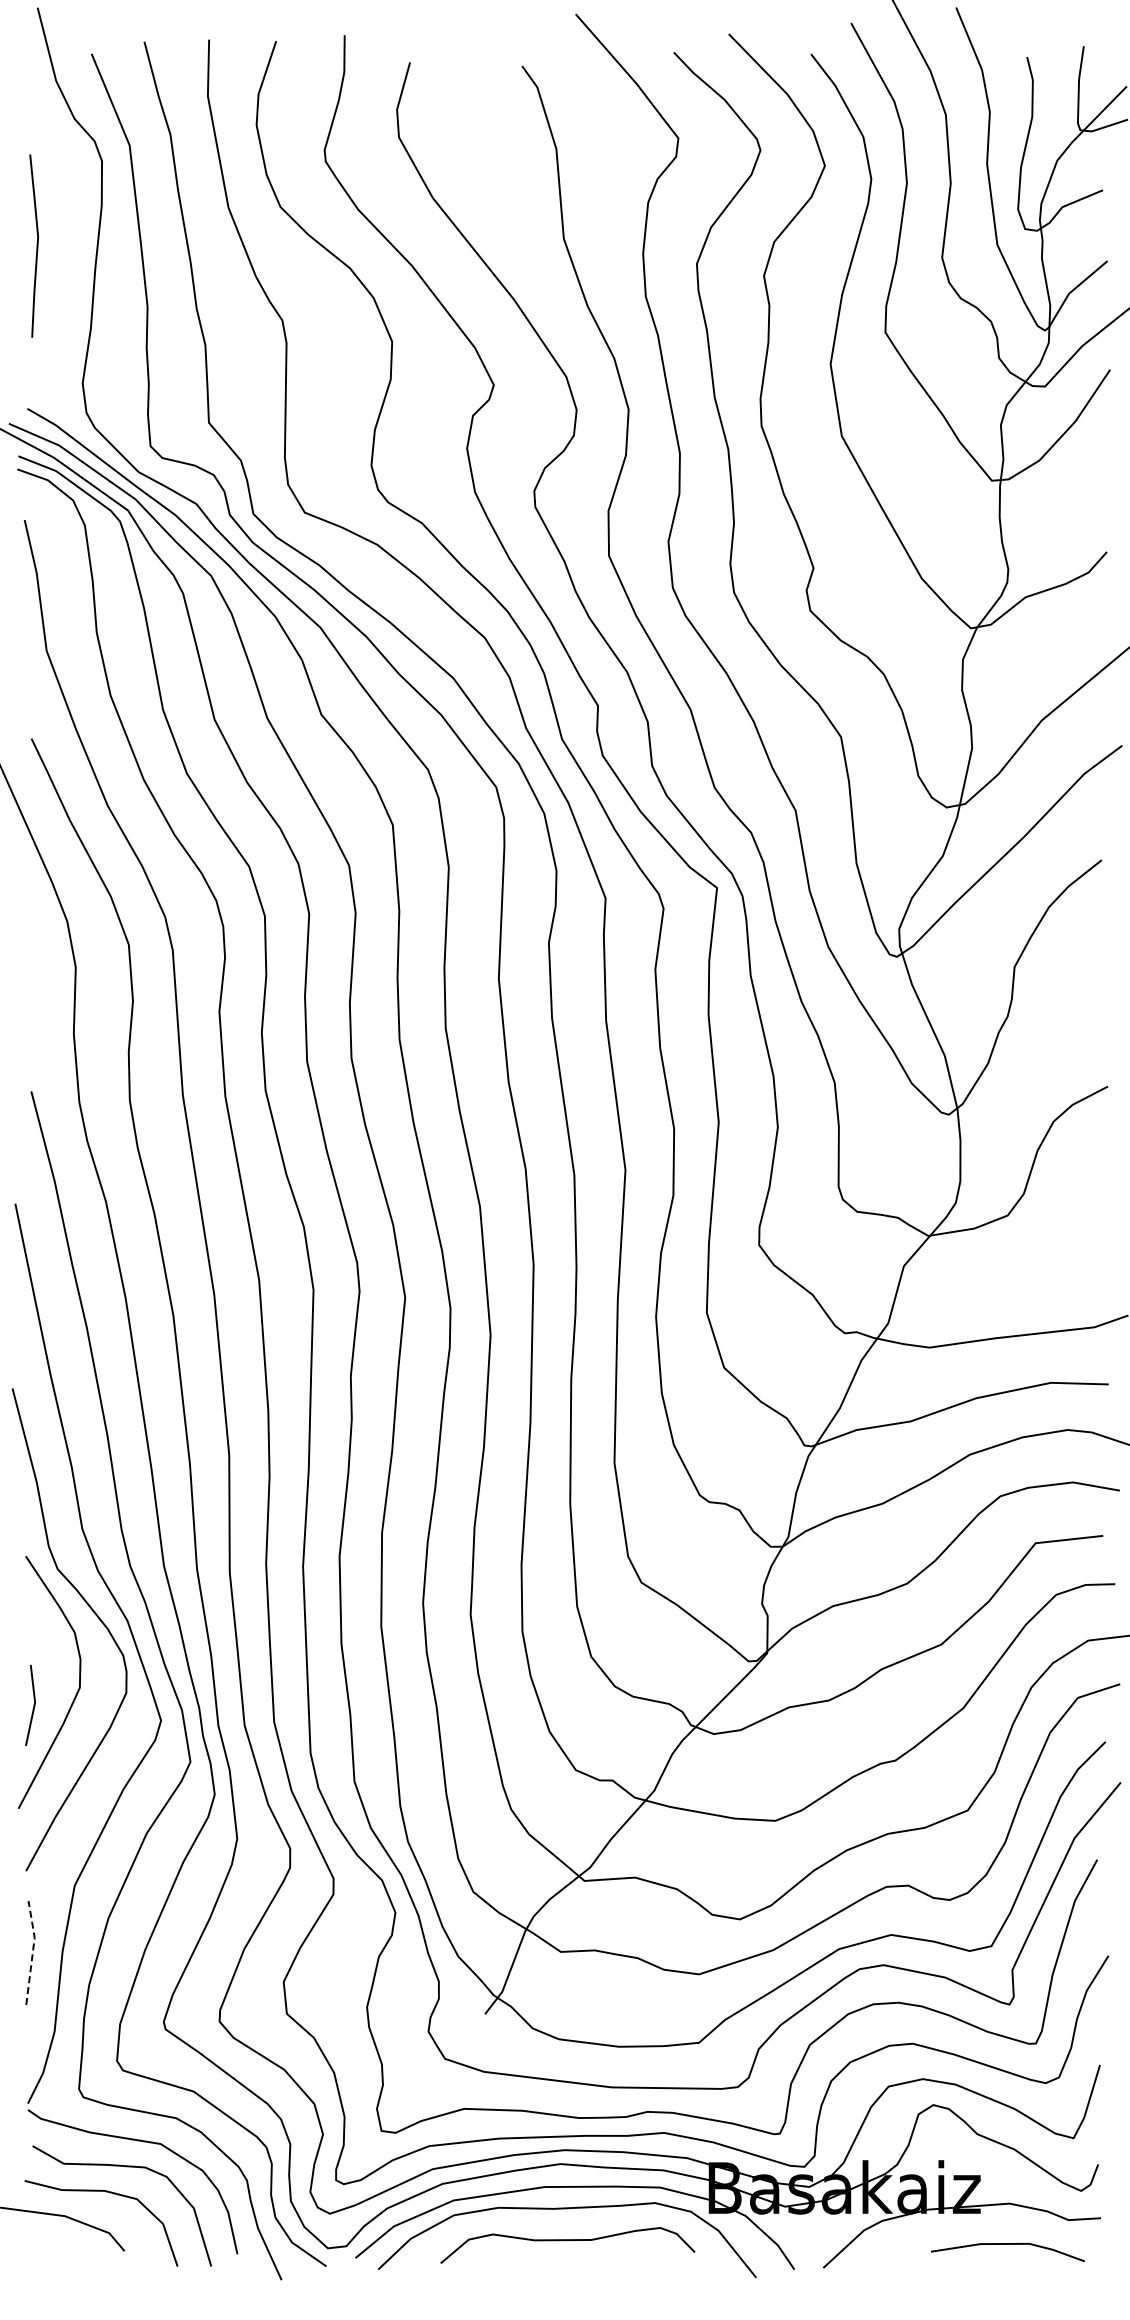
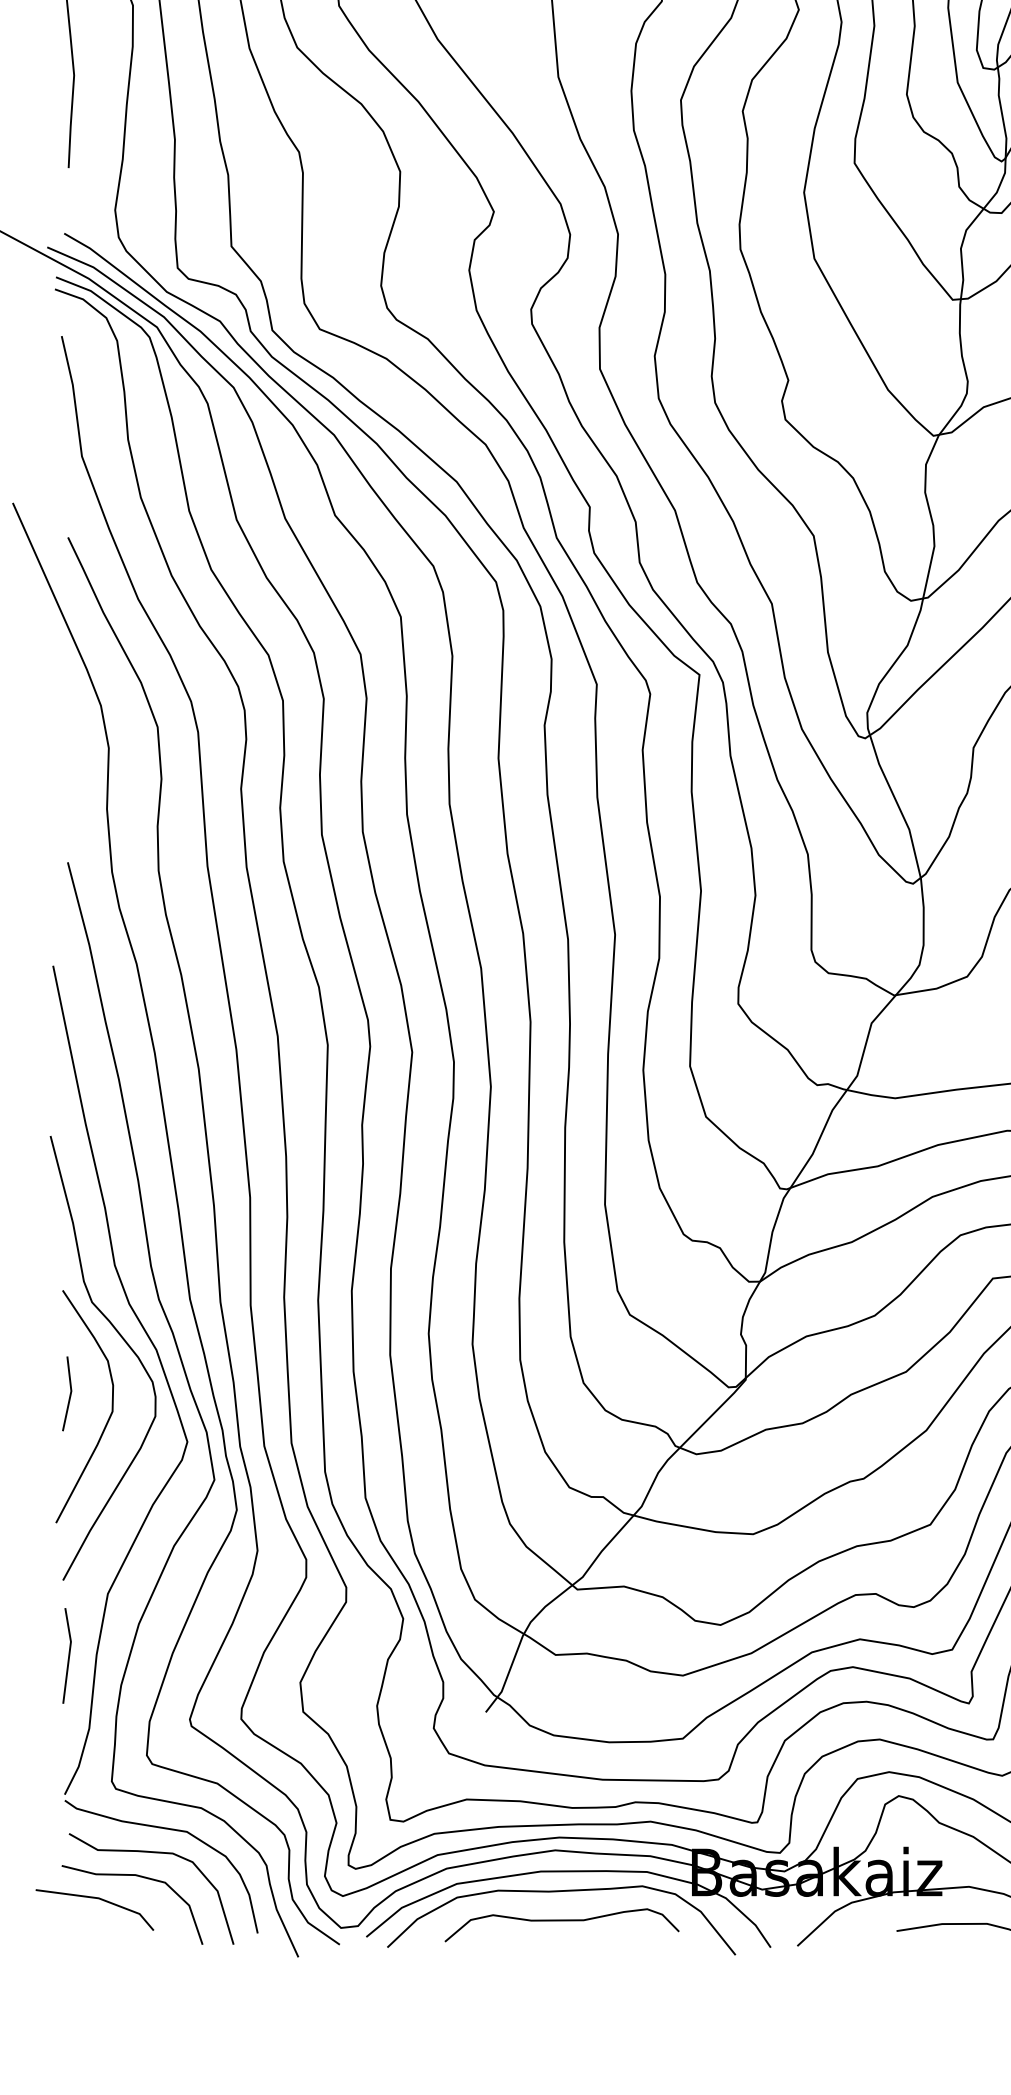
line: (33, 1705) -> (69, 1393), moved
line: (32, 1951) -> (68, 1654), dashed -> solid

